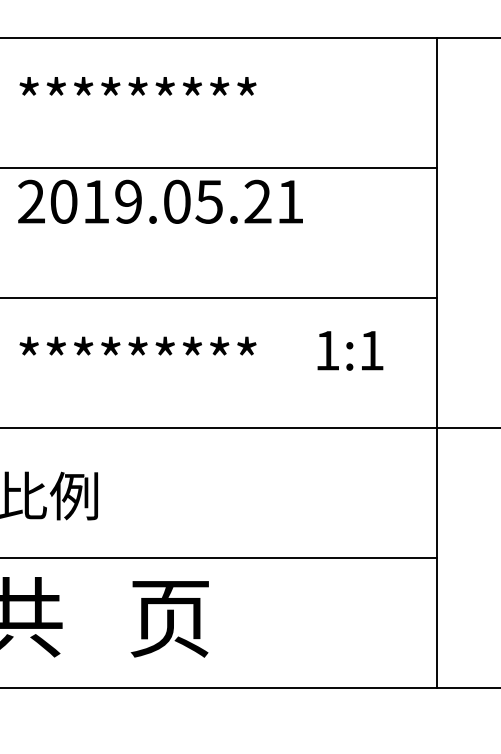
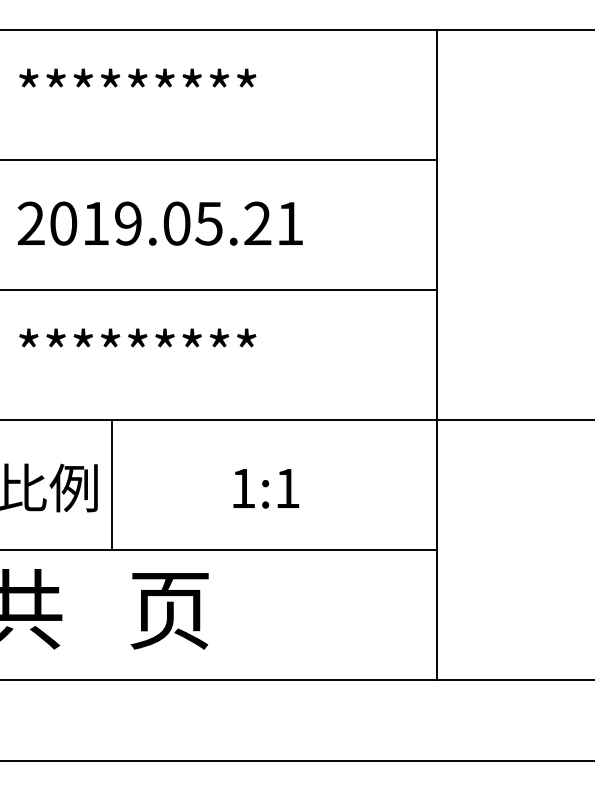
text: (159, 201) -> (159, 223), moved
text: (350, 350) -> (266, 488), moved
line: (112, 492) -> (112, 484), added

